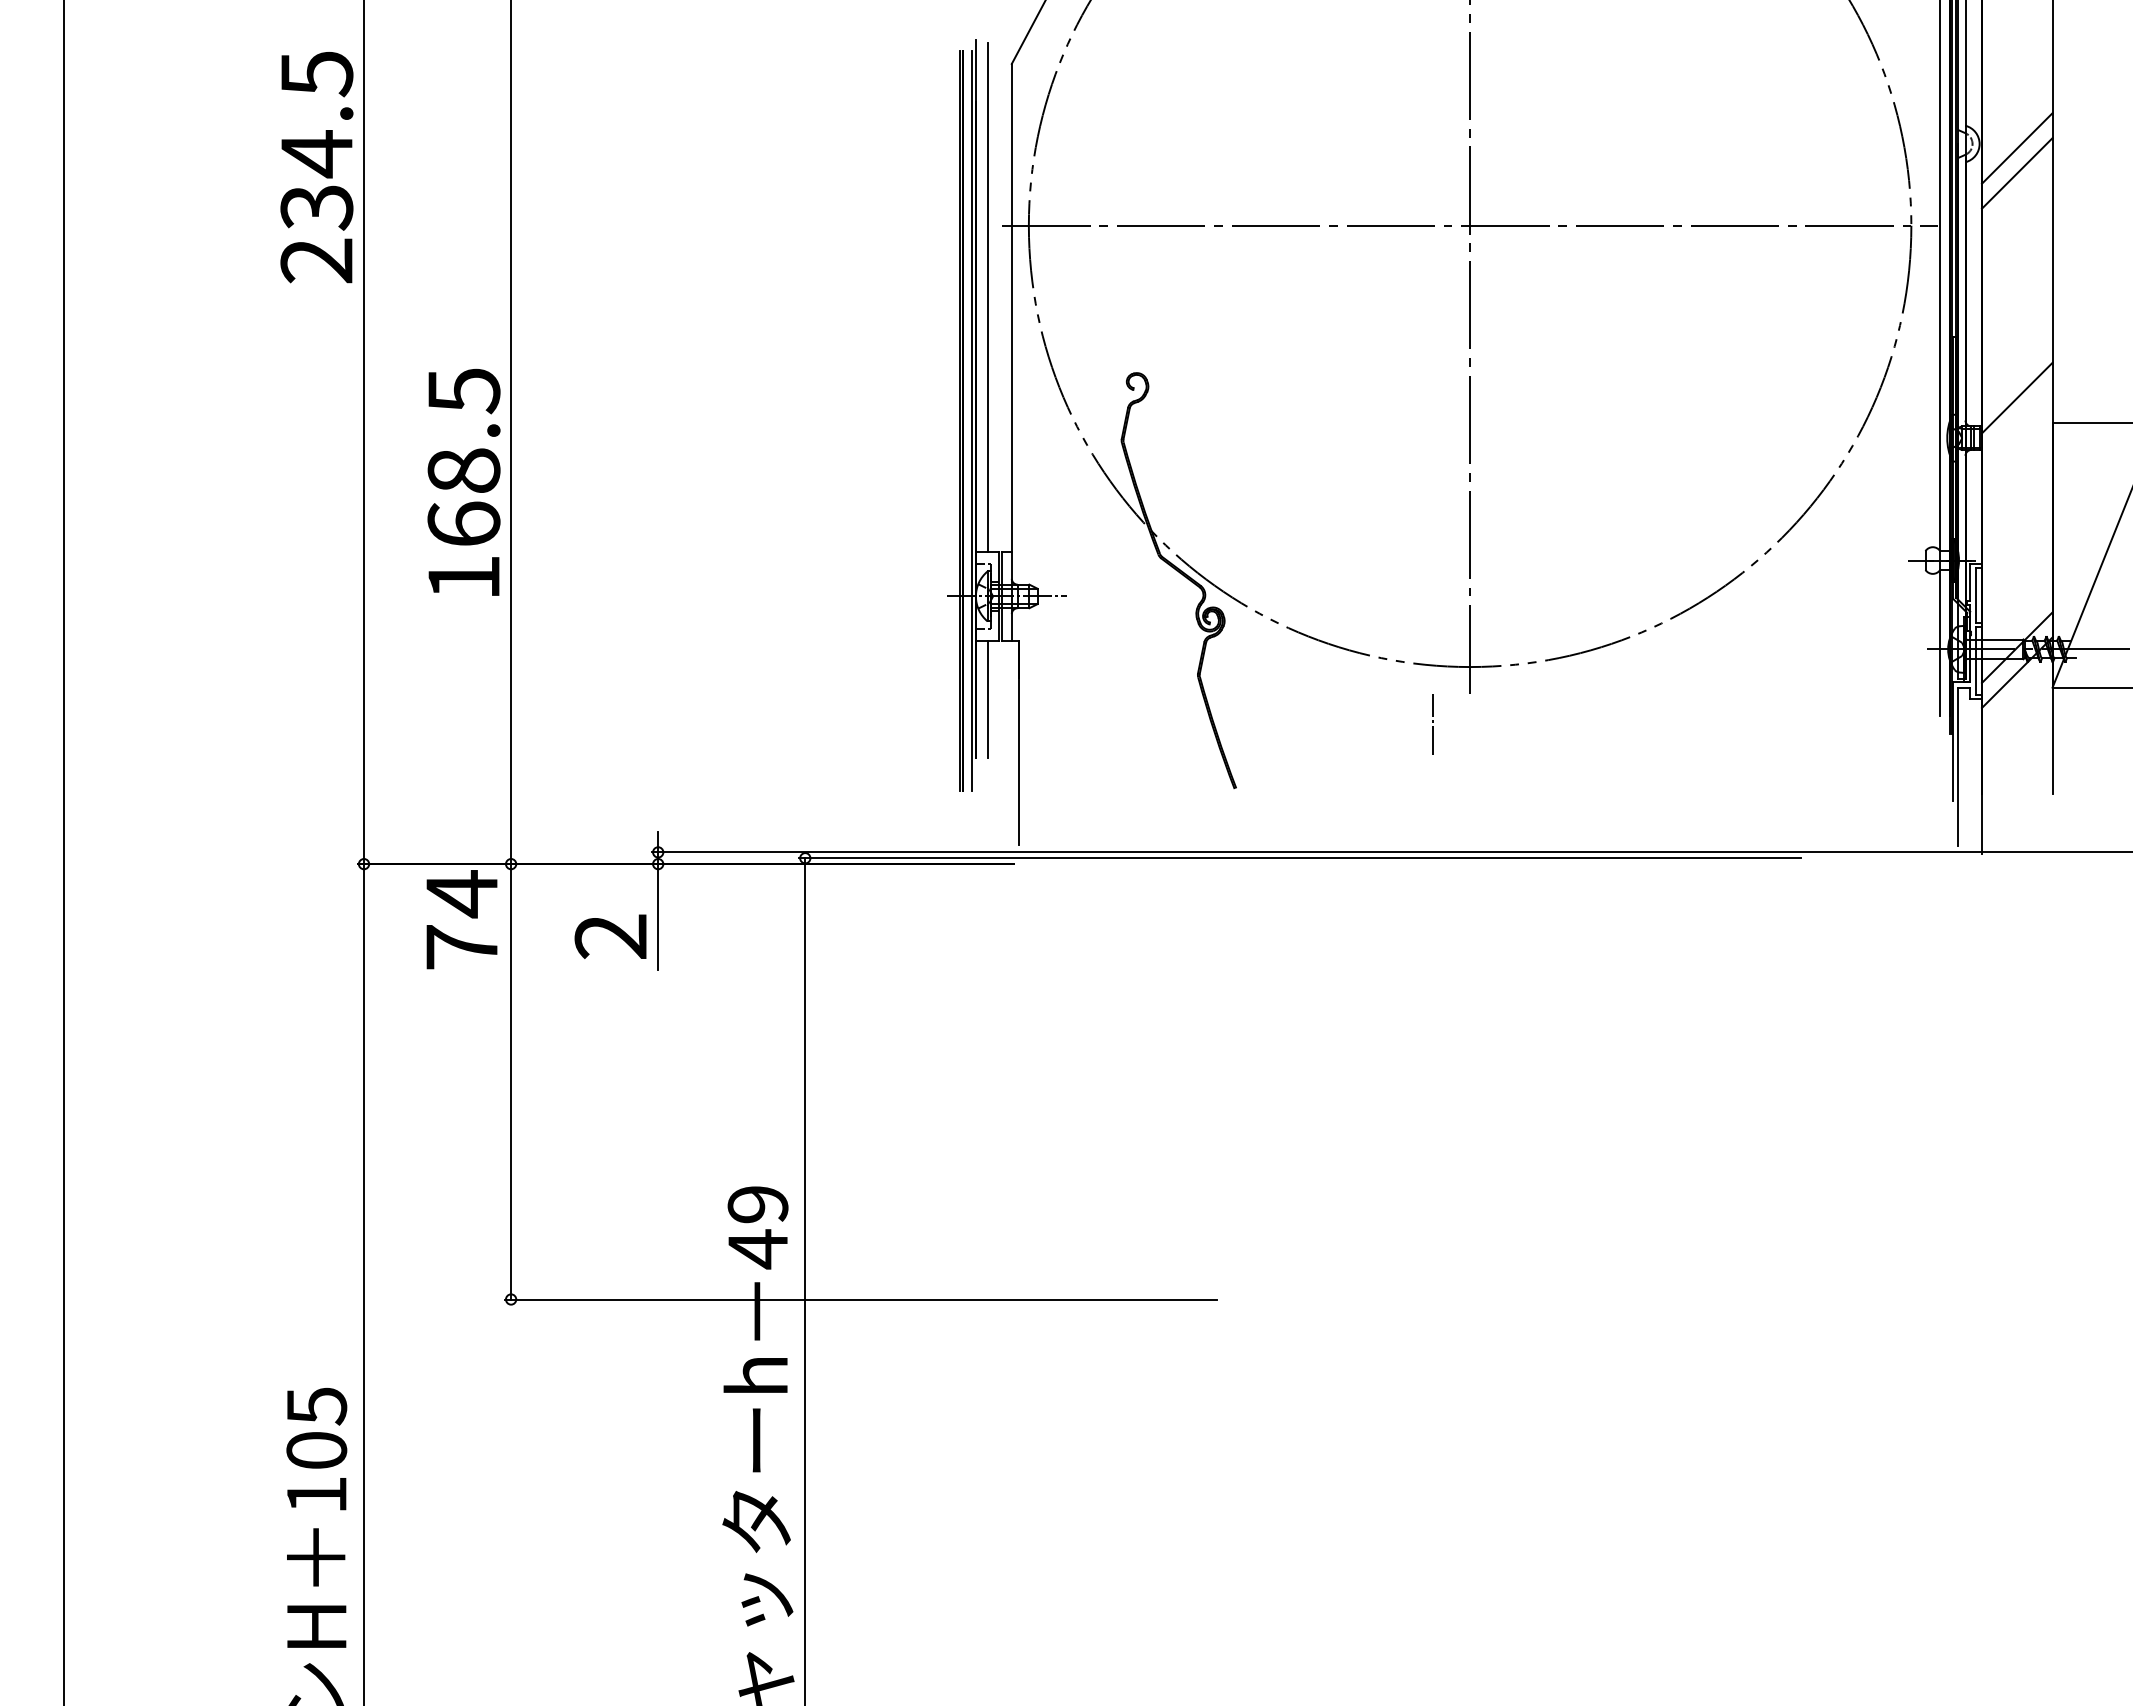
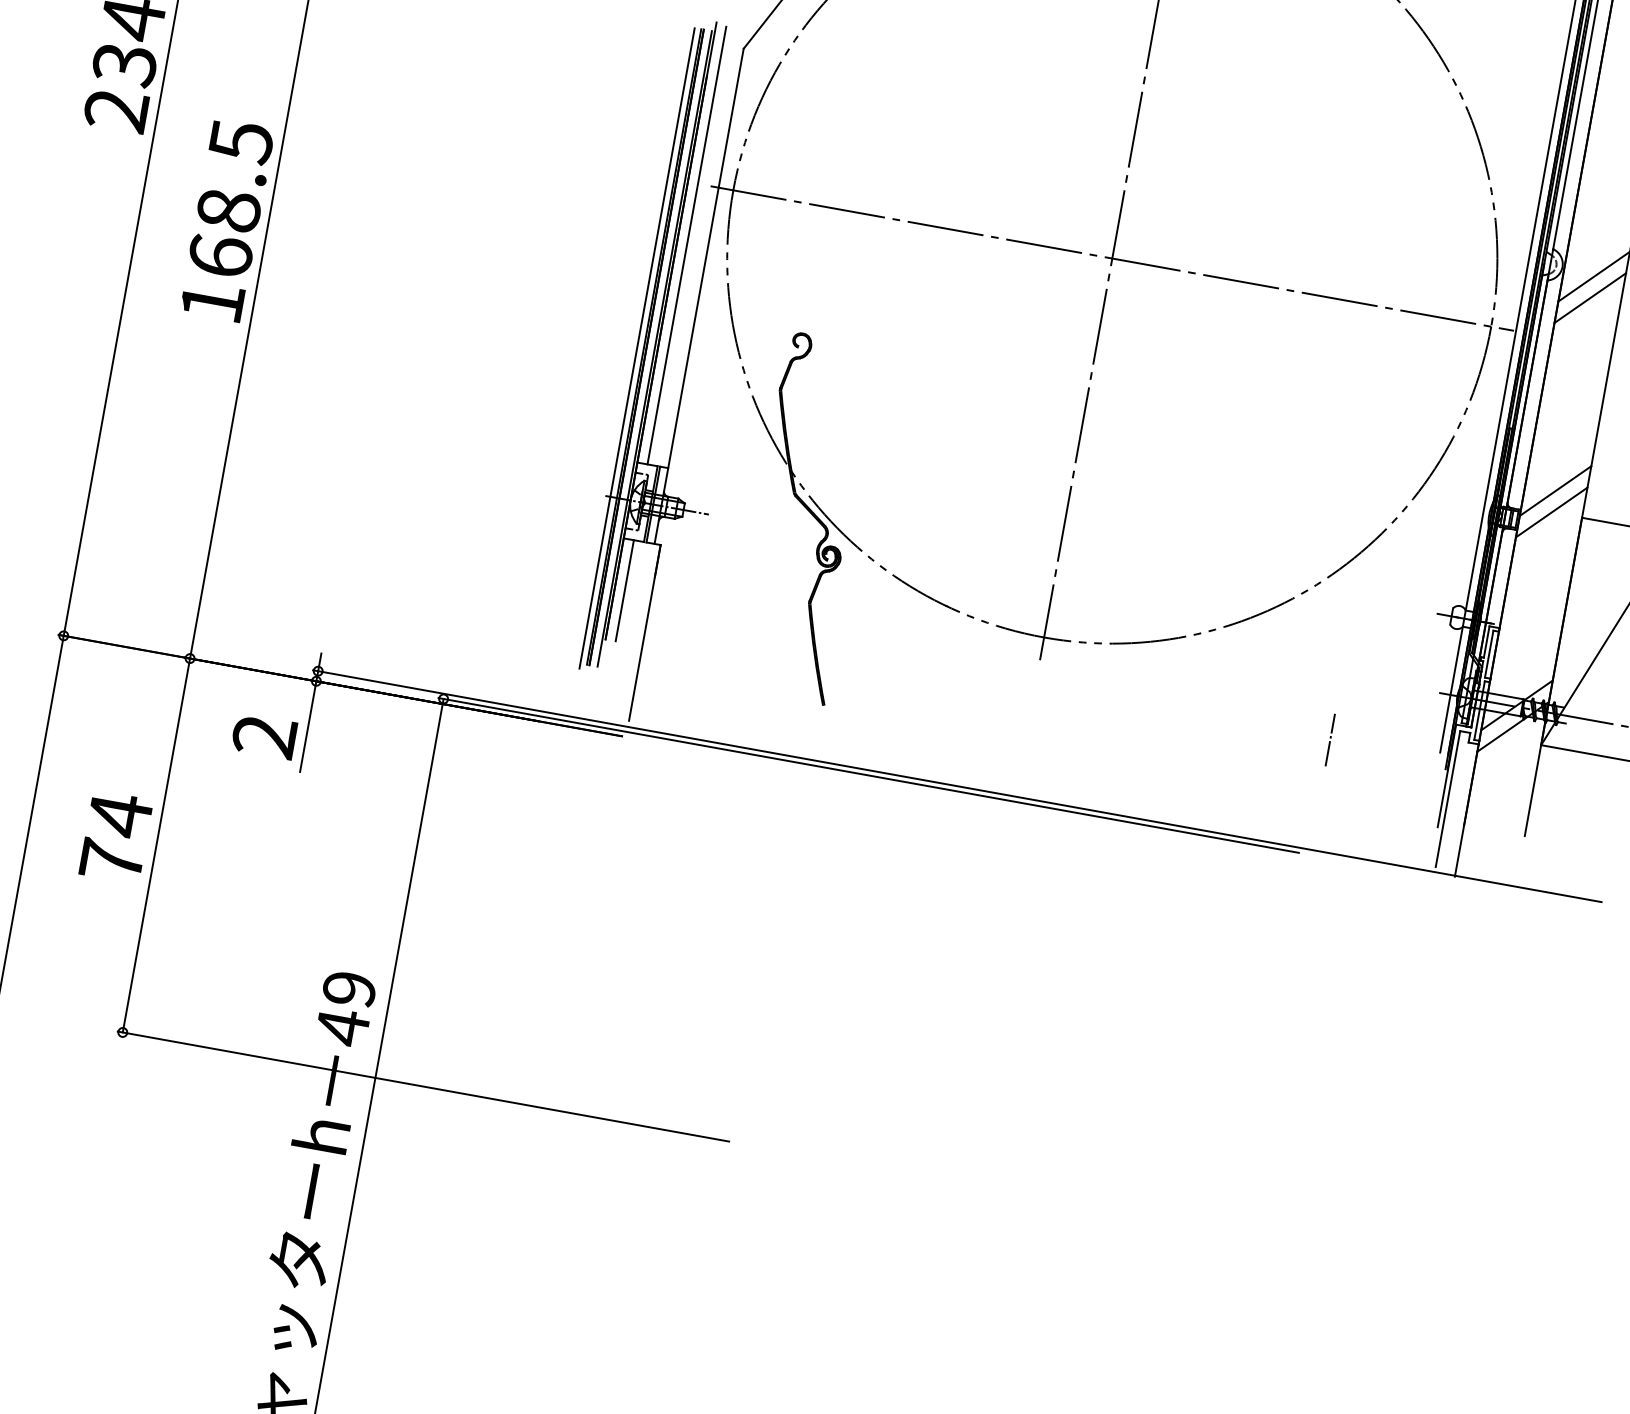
line: (2016, 422) -> (1551, 511), added
line: (952, 423) -> (637, 348), added
text: (463, 481) -> (226, 219), moved
line: (1432, 722) -> (1330, 738), moved
text: (461, 919) -> (115, 837), moved

